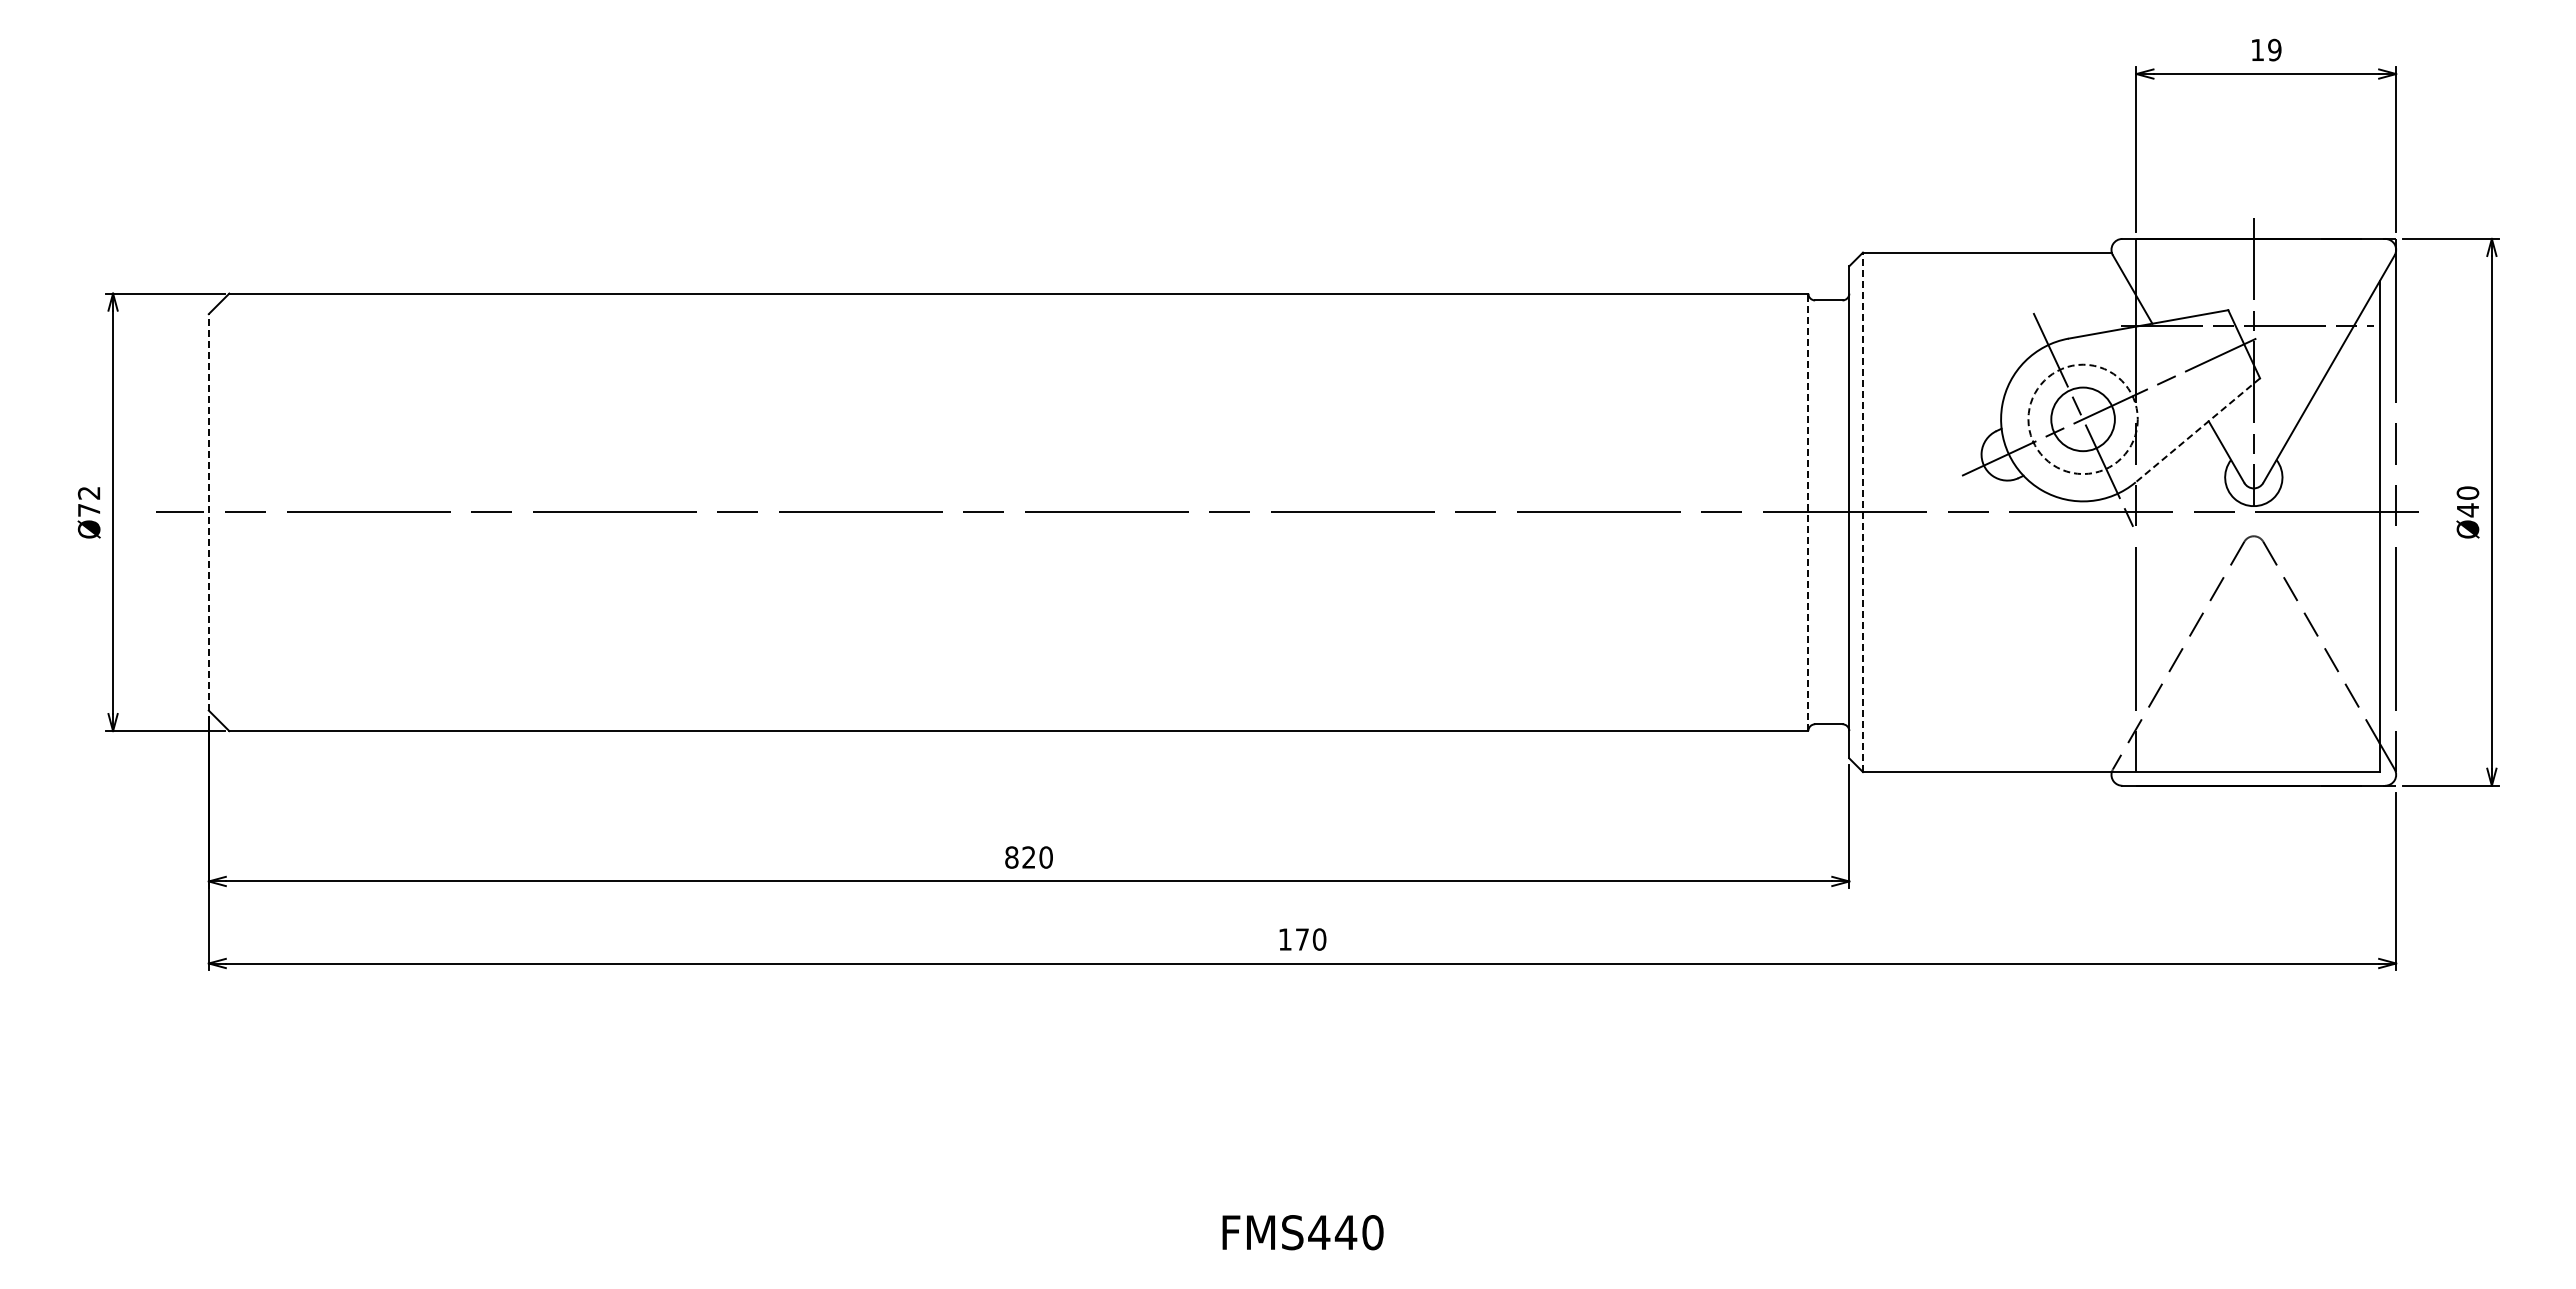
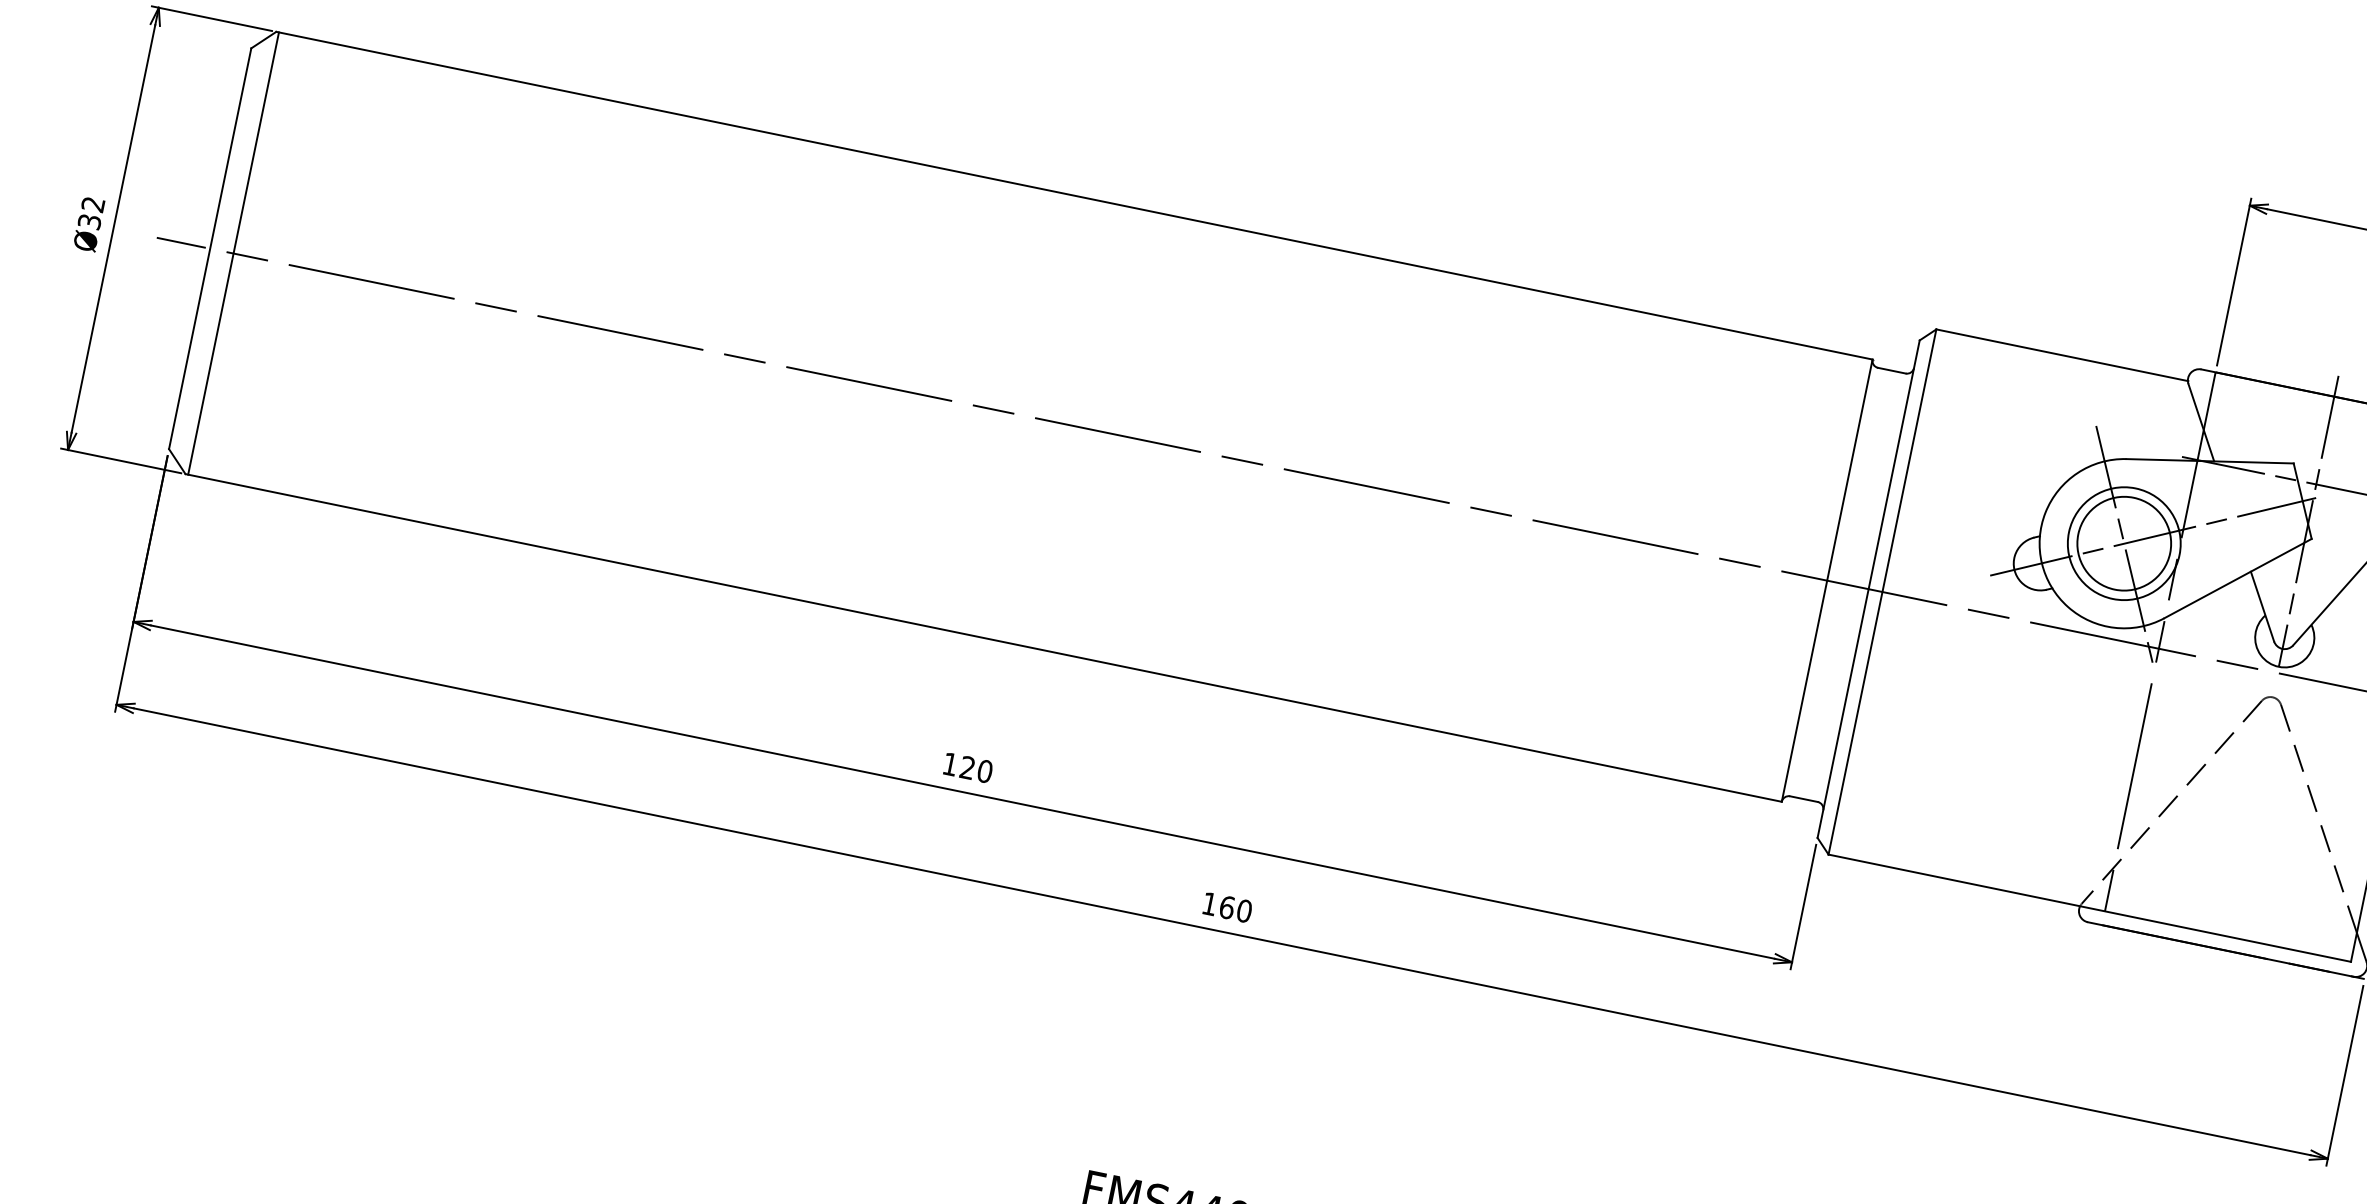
circle: (2082, 418) -> (2123, 542), size x1.43
circle: (2082, 419) -> (2123, 543), dashed -> solid
line: (2197, 430) -> (2237, 578), dashed -> solid
text: (88, 510) -> (88, 221), Ø72 -> Ø32
line: (208, 511) -> (210, 247), dashed -> solid
line: (231, 512) -> (233, 253), added
line: (1808, 512) -> (1827, 580), dashed -> solid
line: (1863, 512) -> (1882, 592), dashed -> solid
text: (1011, 857) -> (950, 764), 820 -> 120
text: (1302, 939) -> (1227, 907), 170 -> 160

